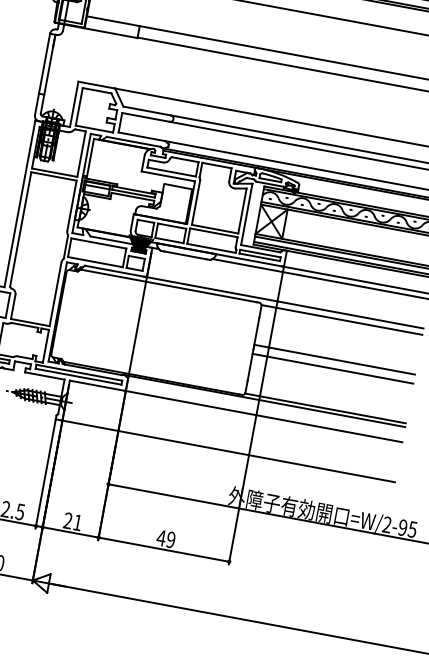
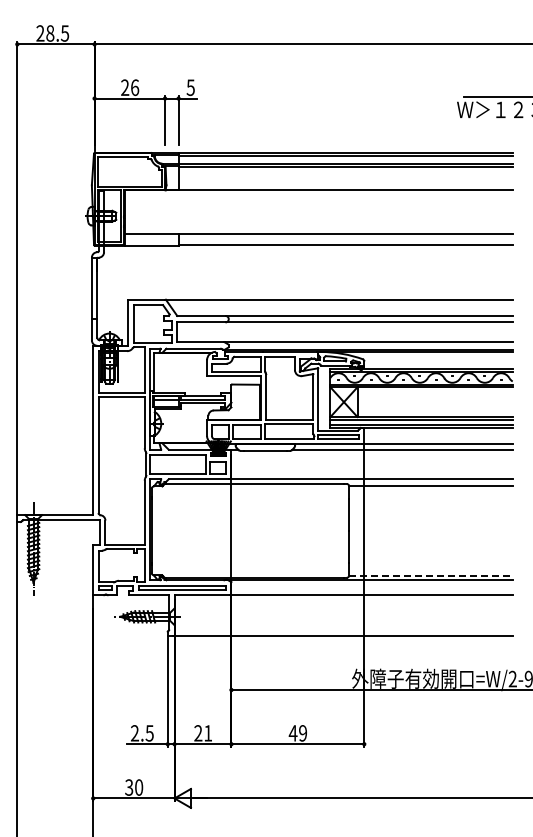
line: (334, 359) -> (430, 526), removed
line: (332, 368) -> (430, 535), removed
line: (325, 407) -> (430, 575), solid -> dashed

